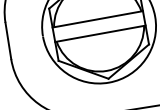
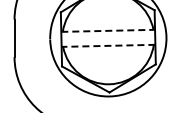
line: (98, 18) -> (108, 30), solid -> dashed
line: (100, 33) -> (108, 45), solid -> dashed

